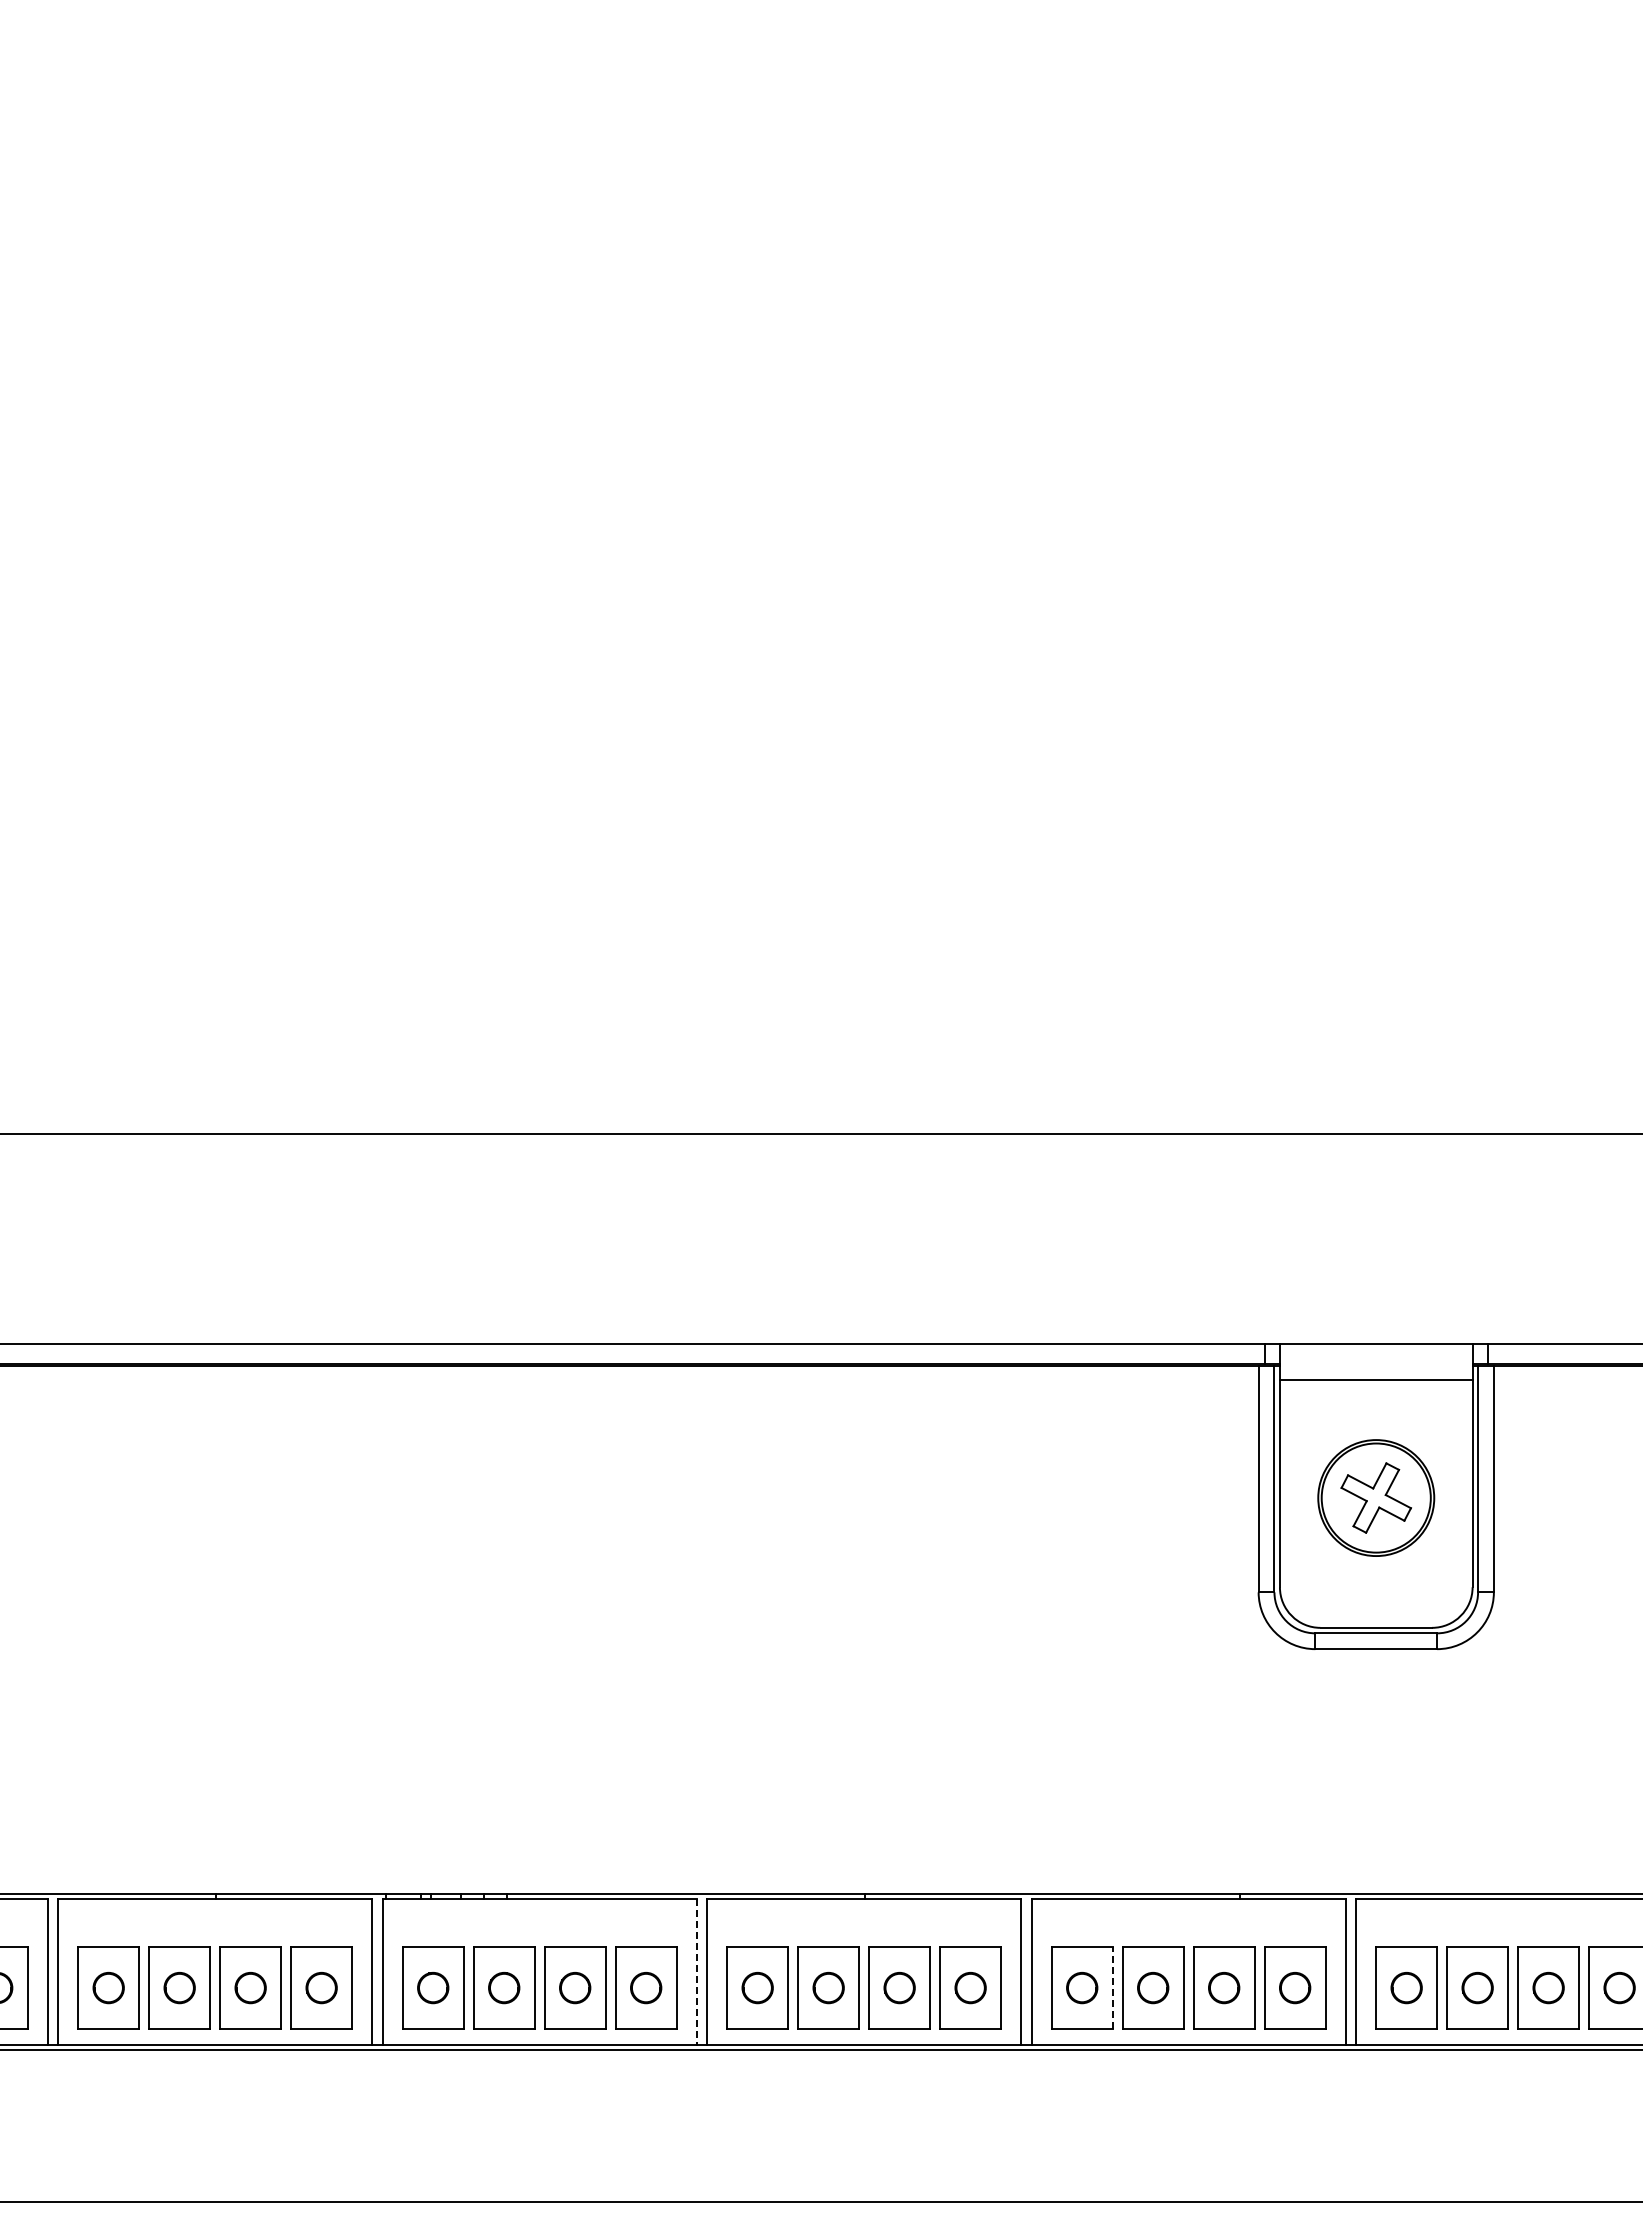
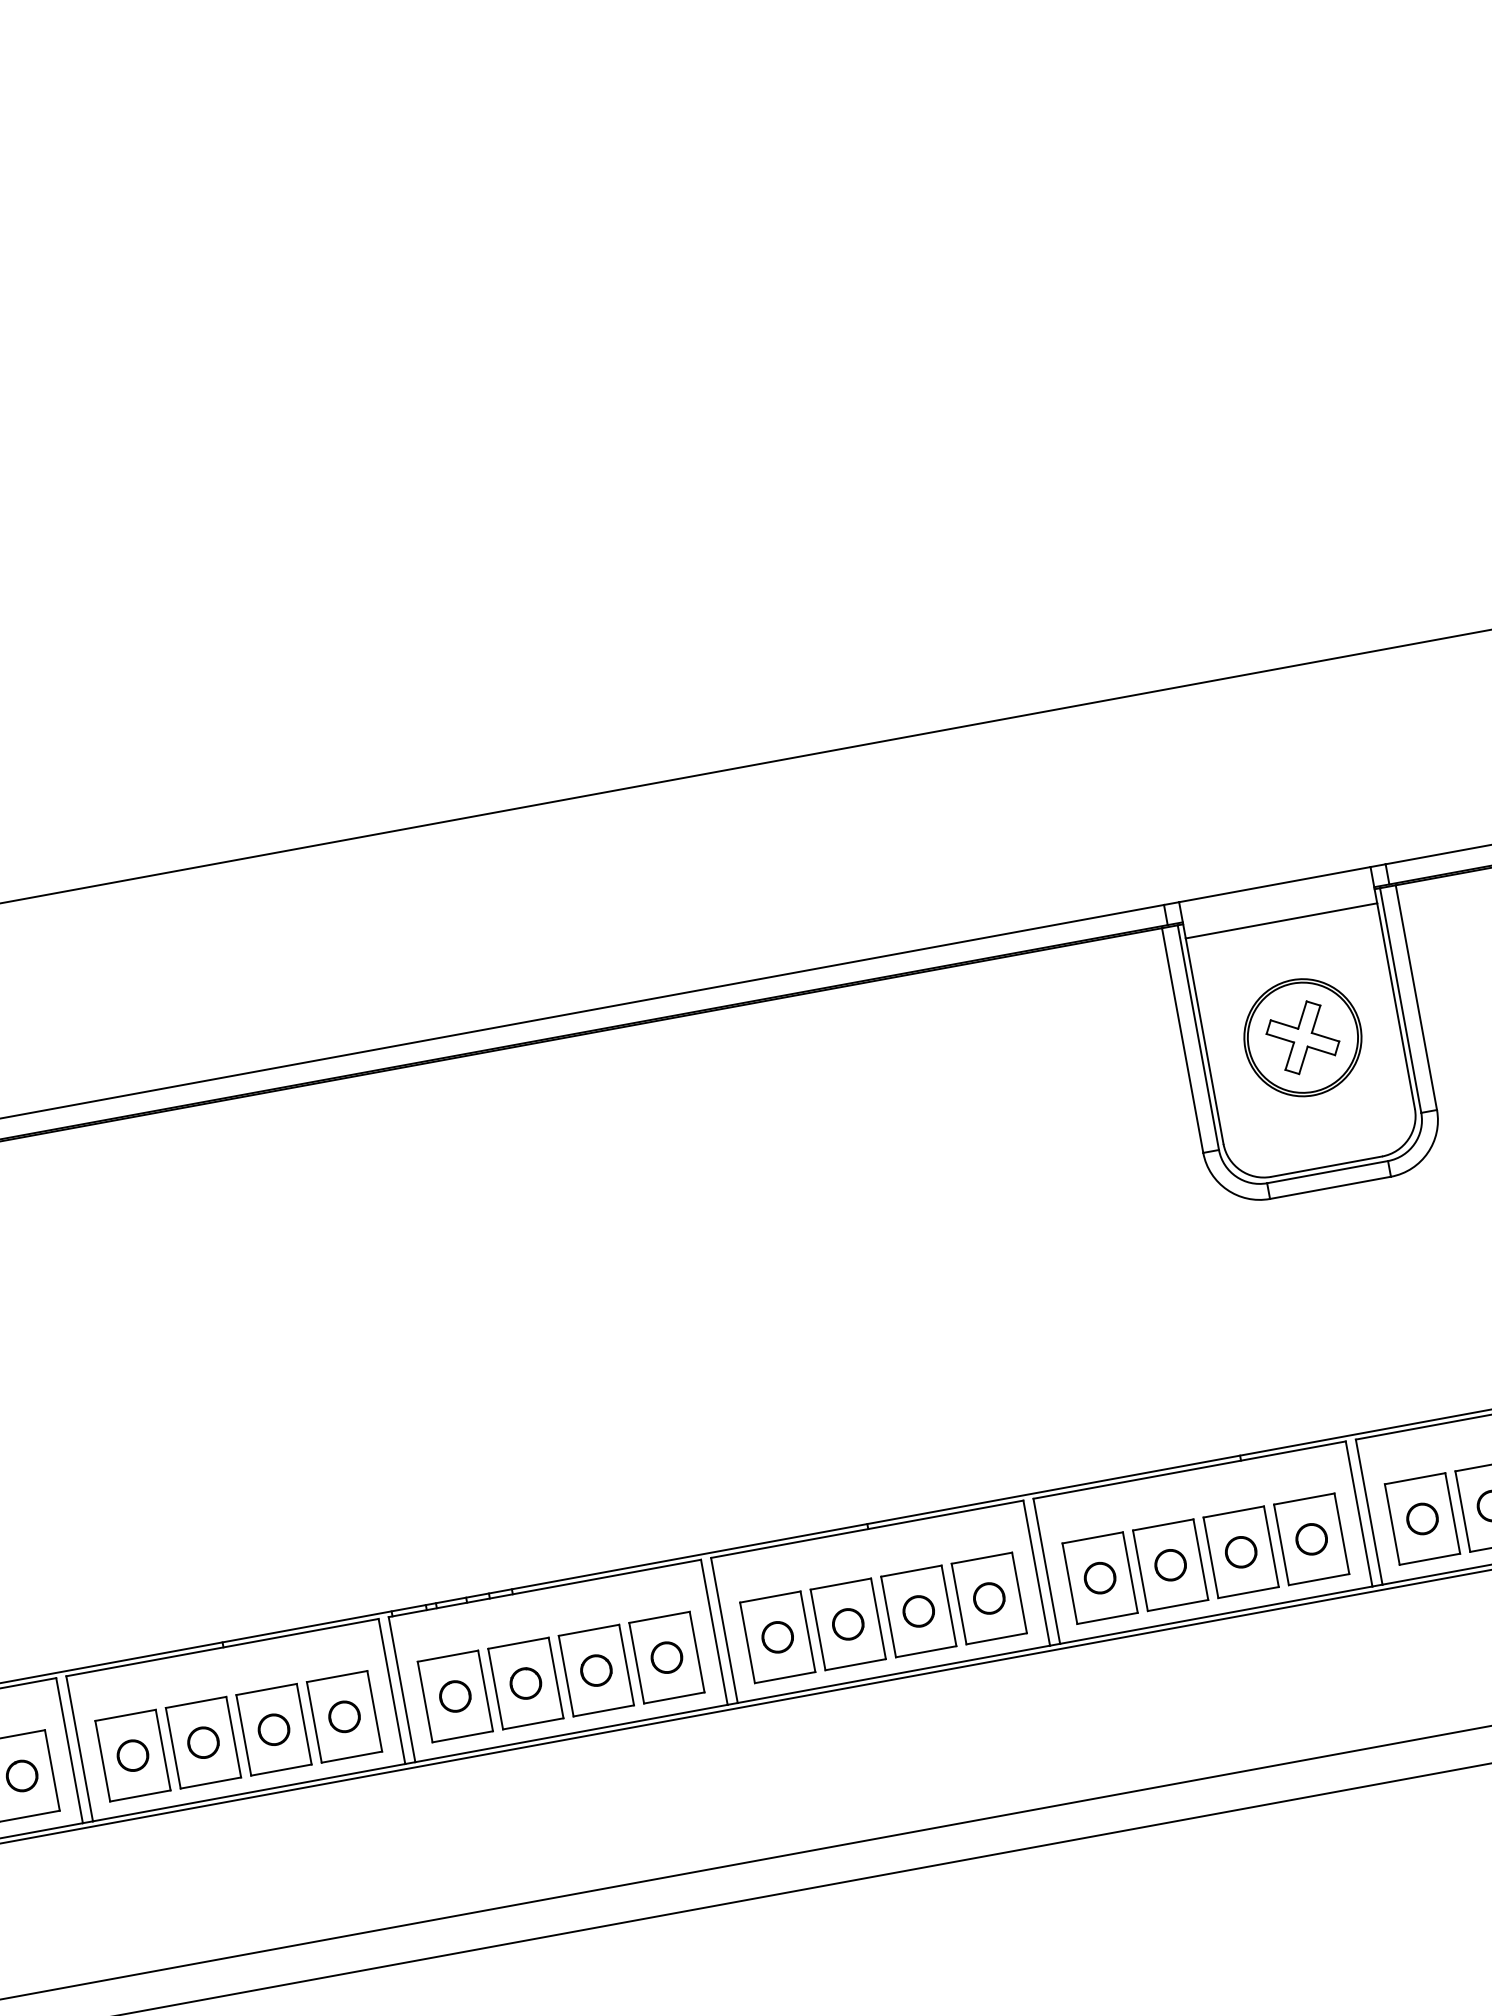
line: (696, 1972) -> (714, 1633), dashed -> solid
line: (1112, 1988) -> (1130, 1573), dashed -> solid

